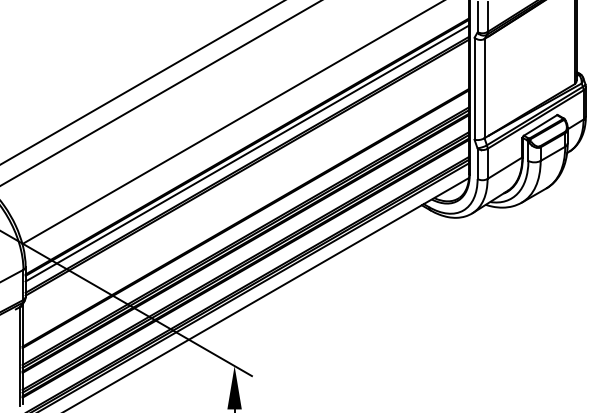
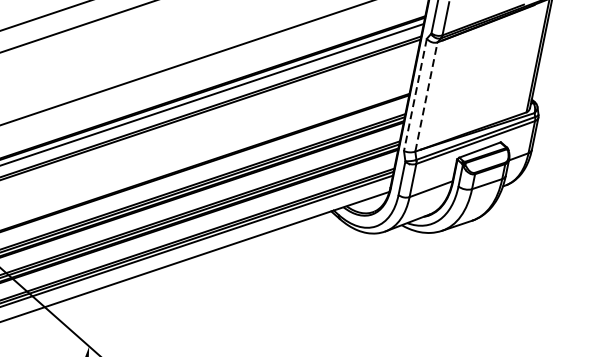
line: (474, 88) -> (415, 94), solid -> dashed
line: (484, 88) -> (426, 96), solid -> dashed

